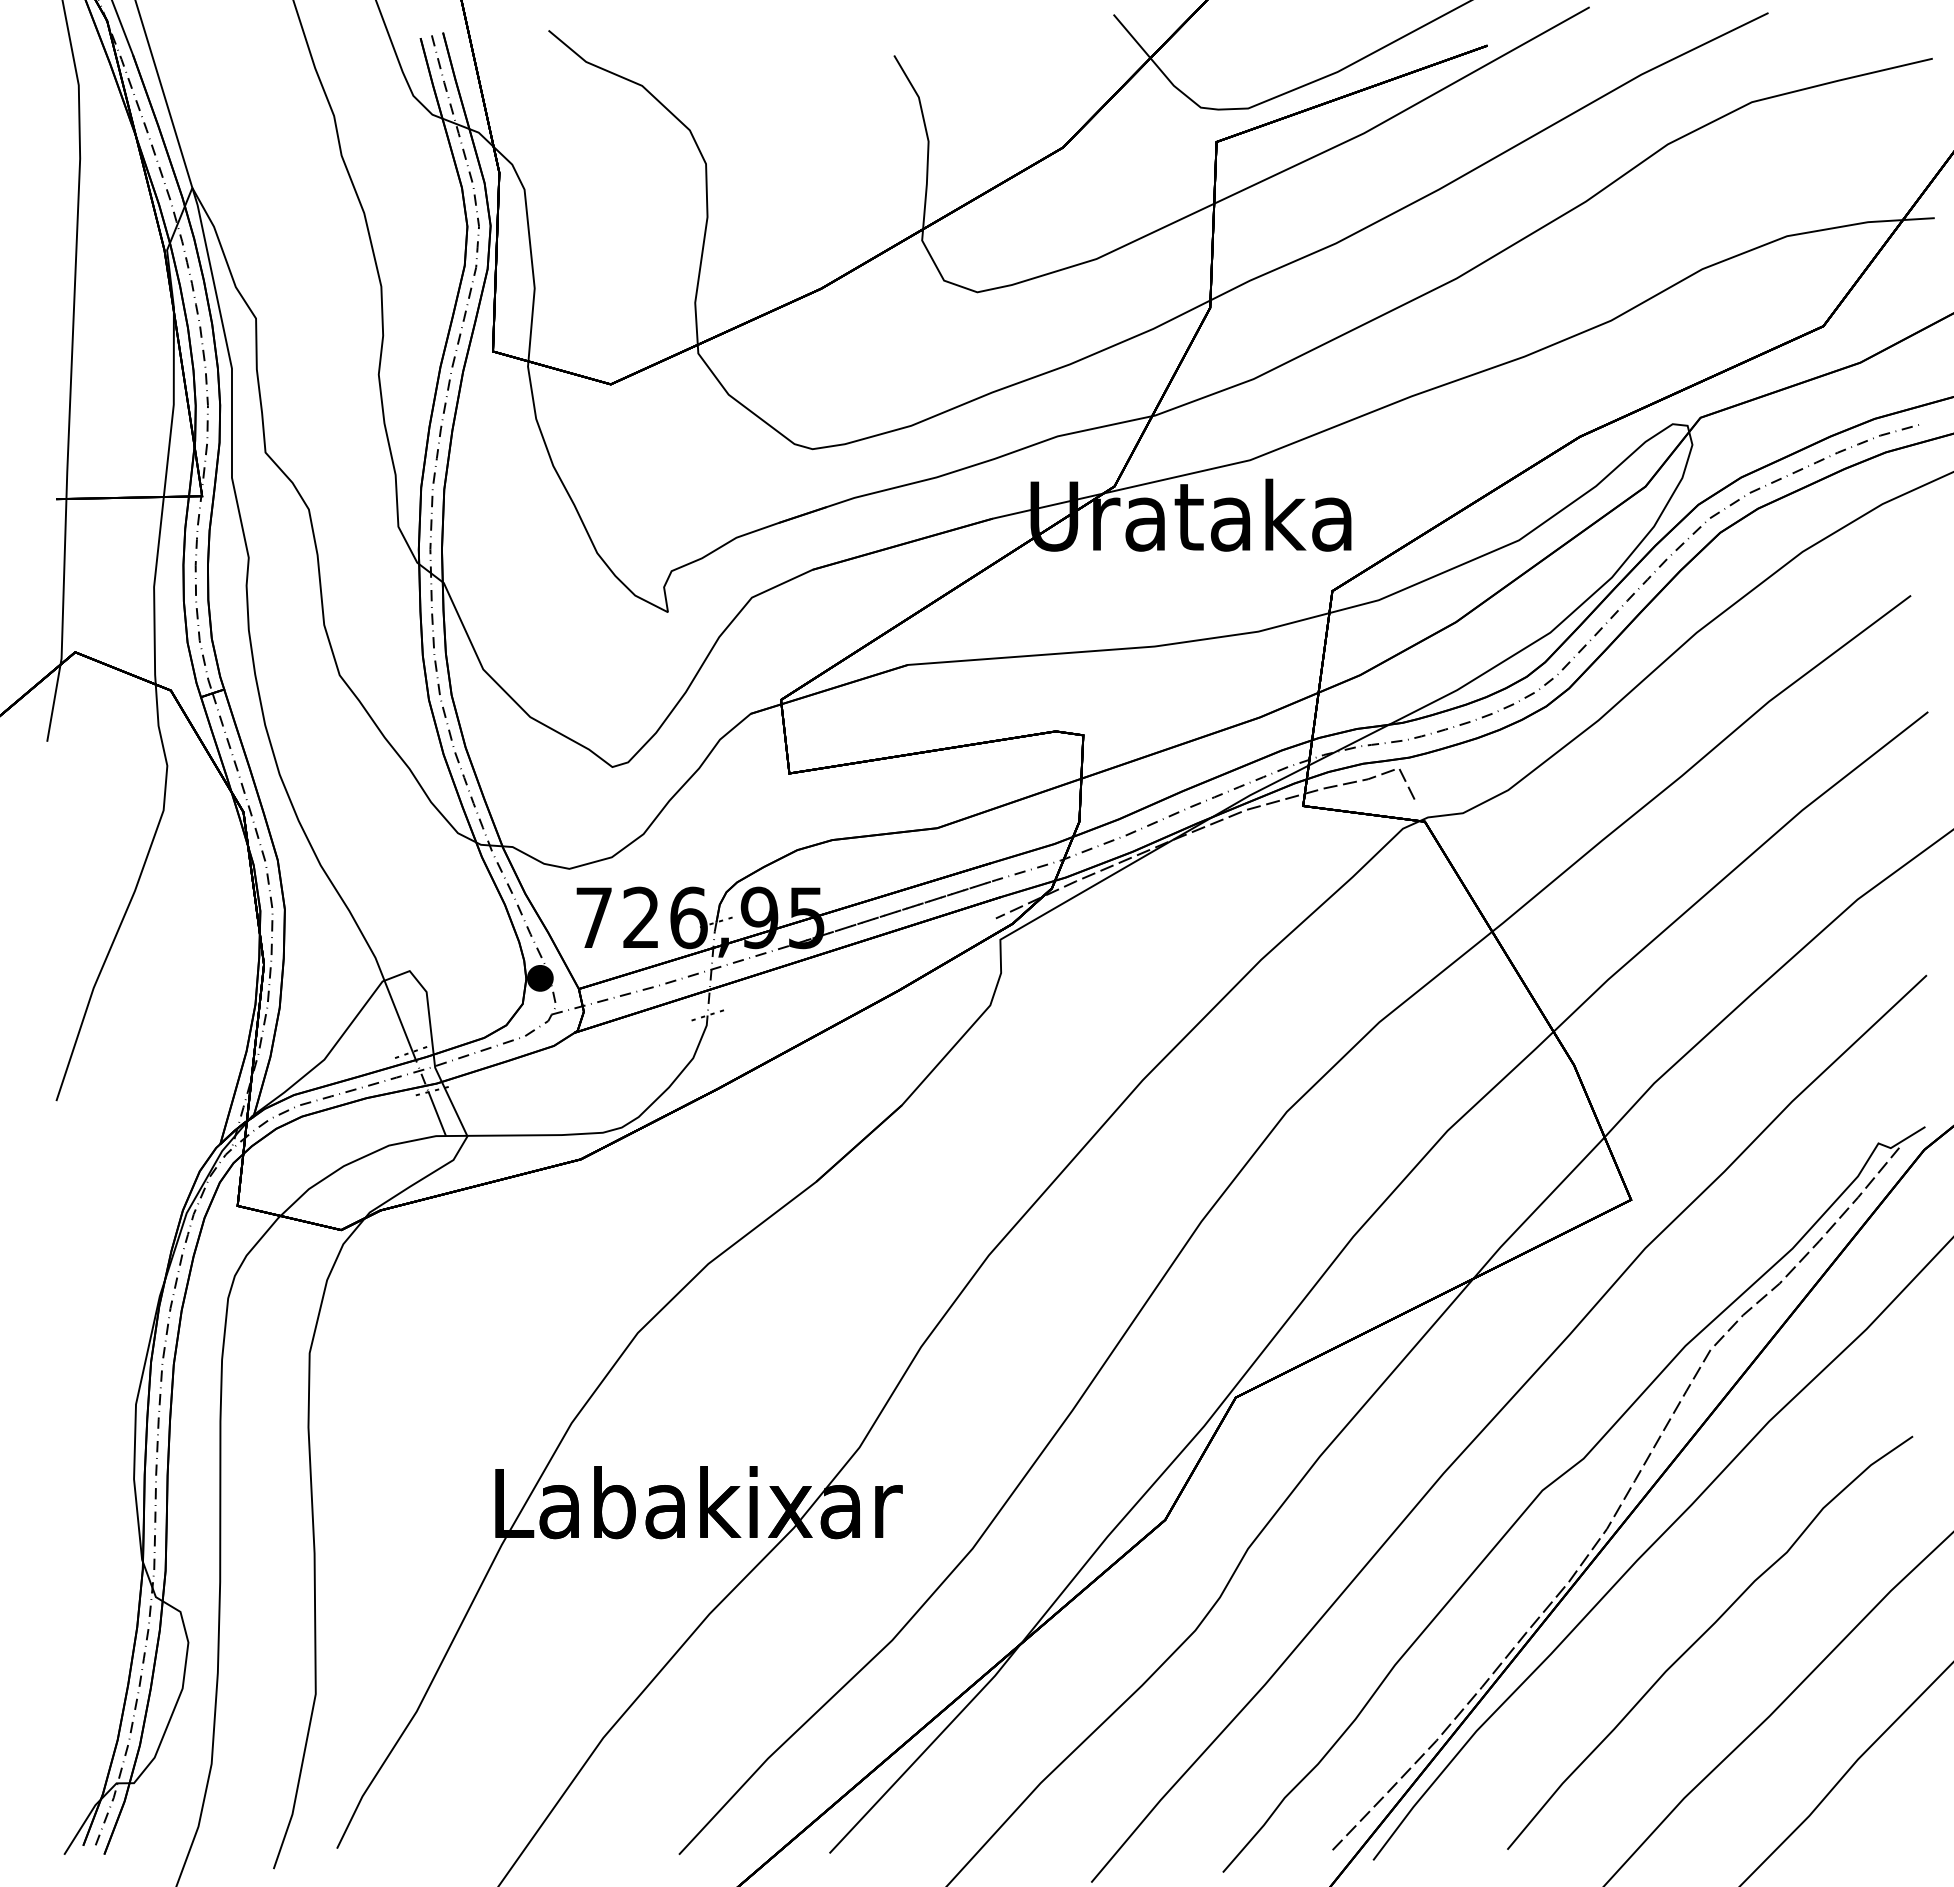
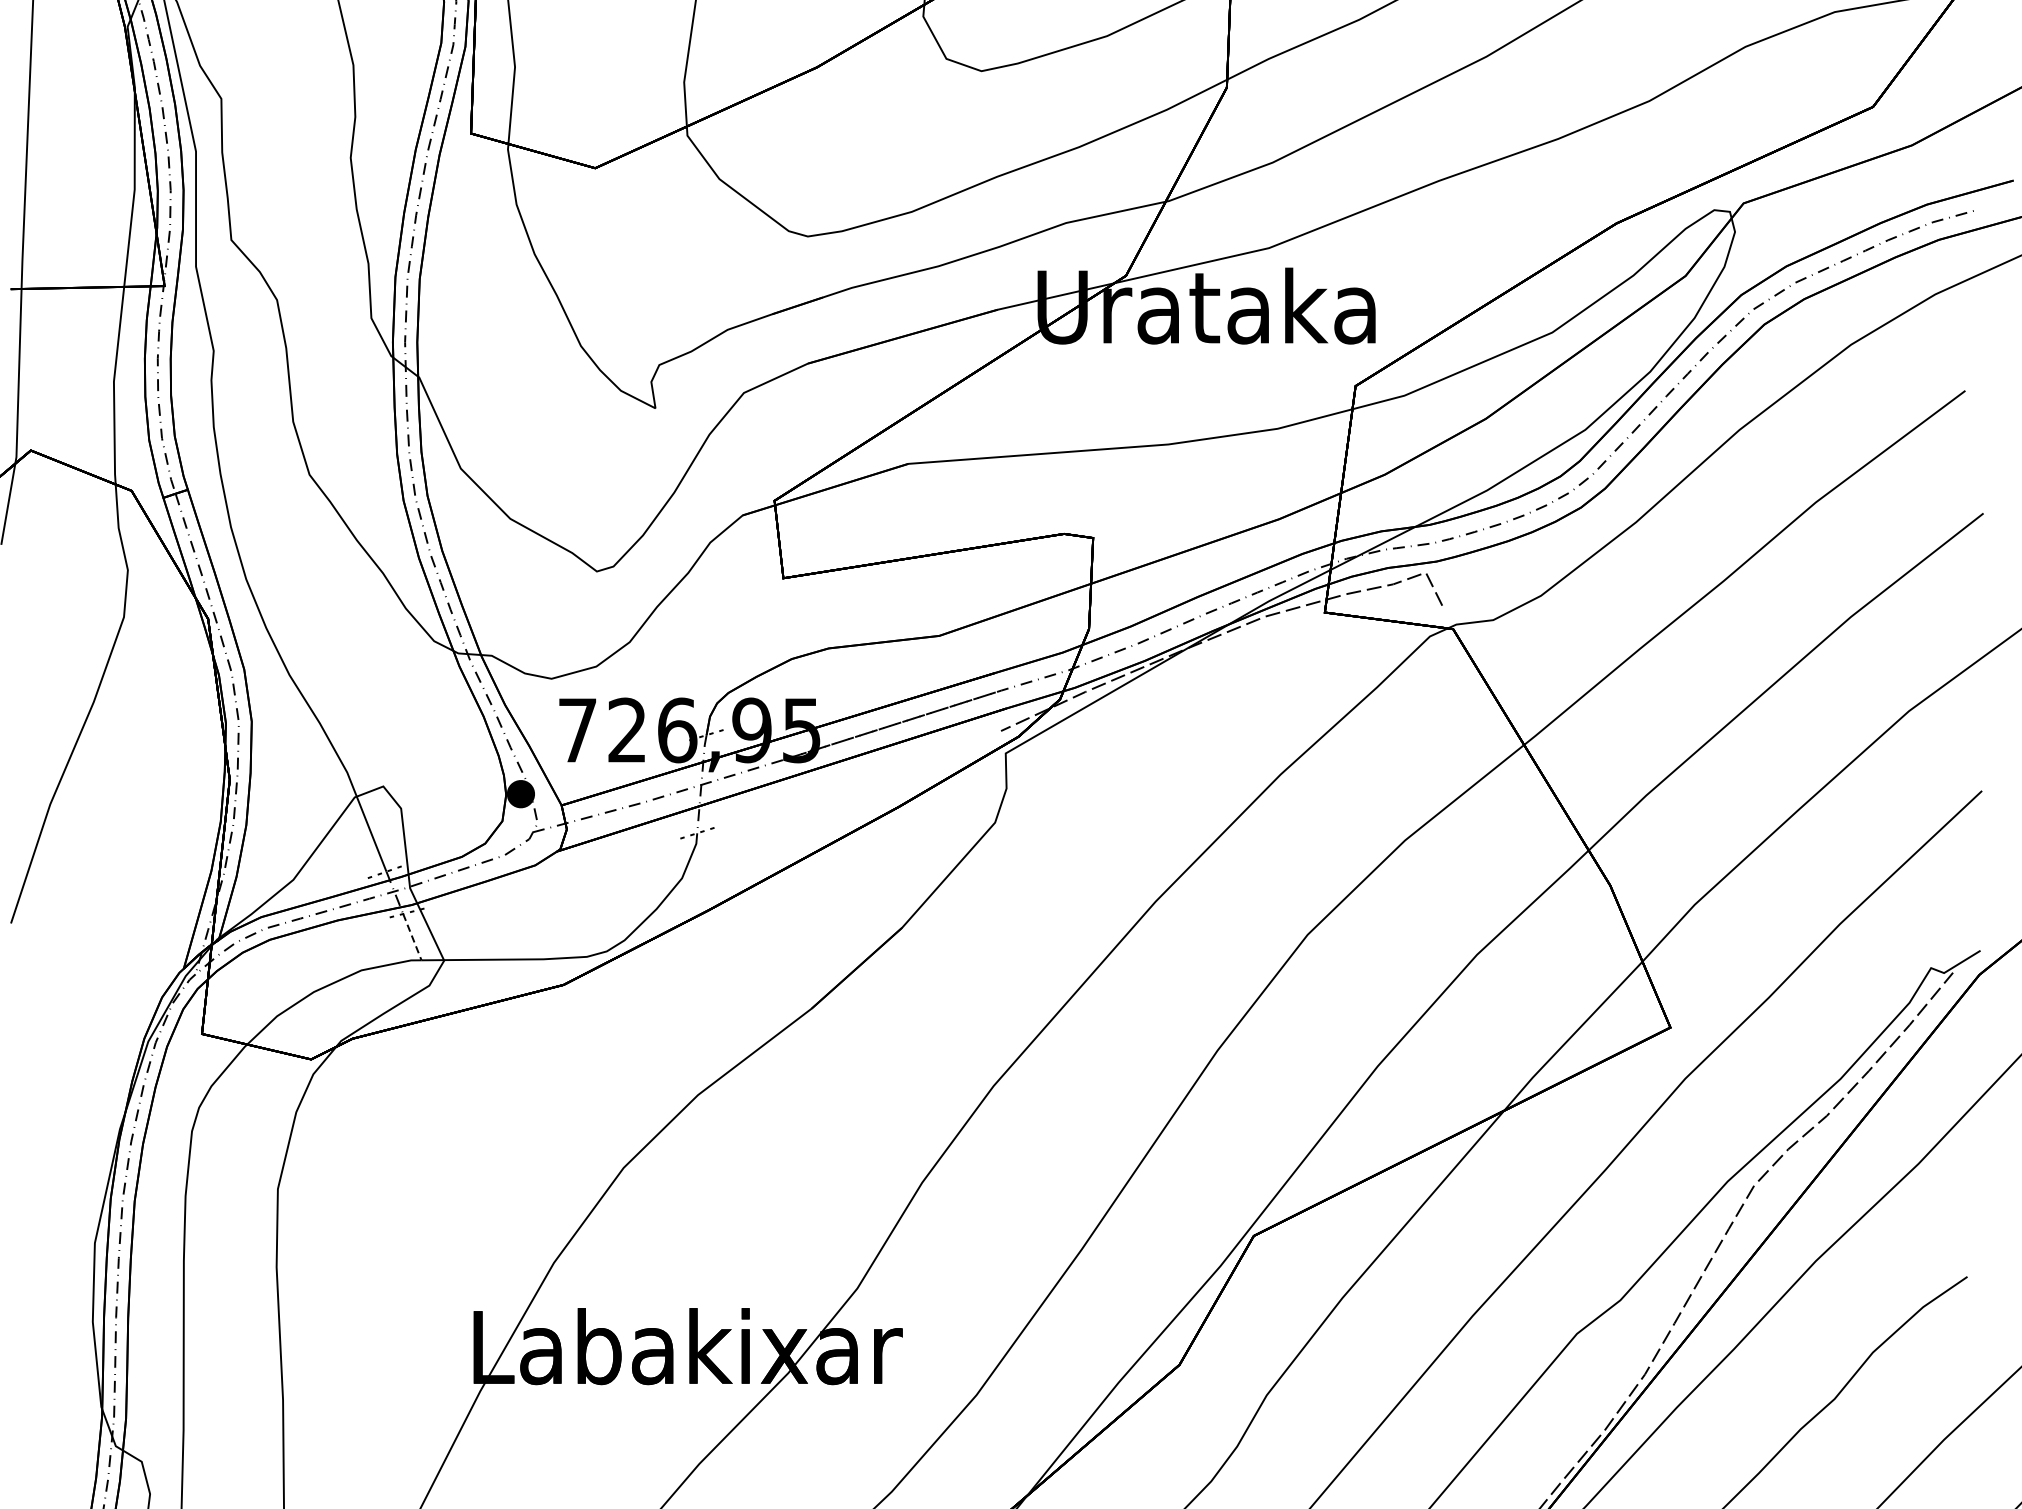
line: (437, 1114) -> (412, 937), solid -> dashed

